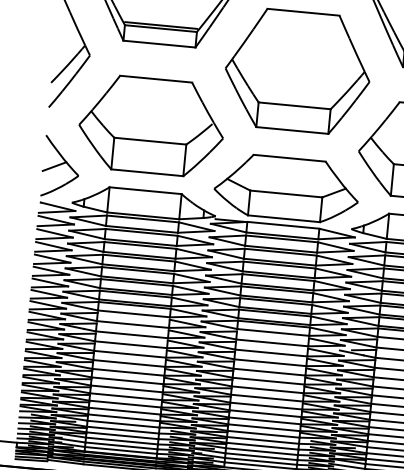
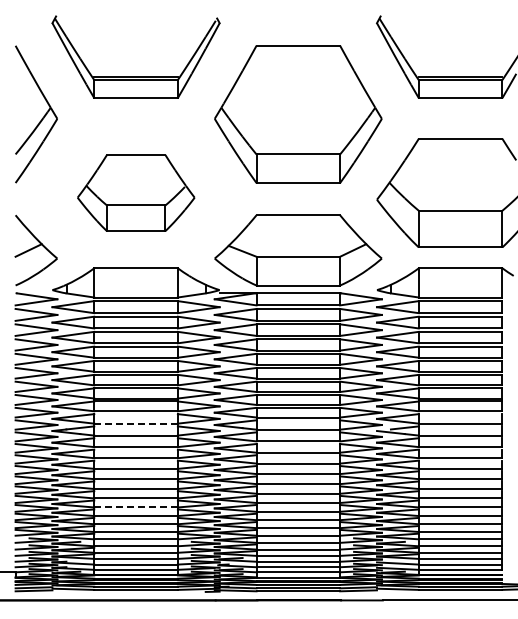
part: (152, 125) -> (136, 192), size x0.7
line: (133, 324) -> (136, 423), solid -> dashed
line: (126, 396) -> (136, 507), solid -> dashed

